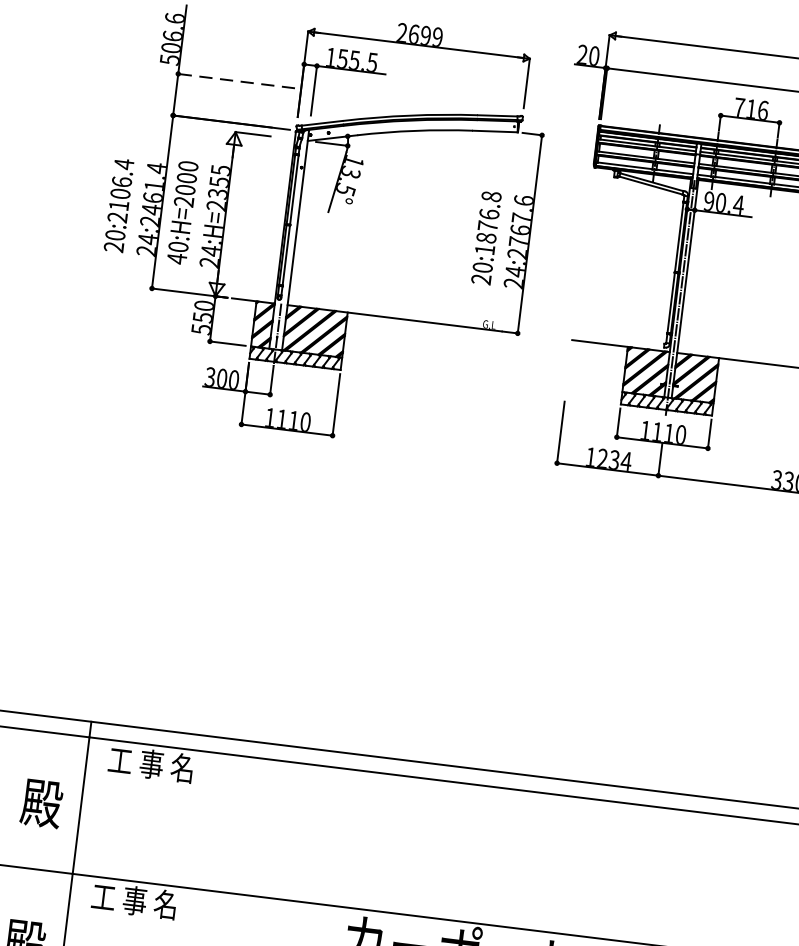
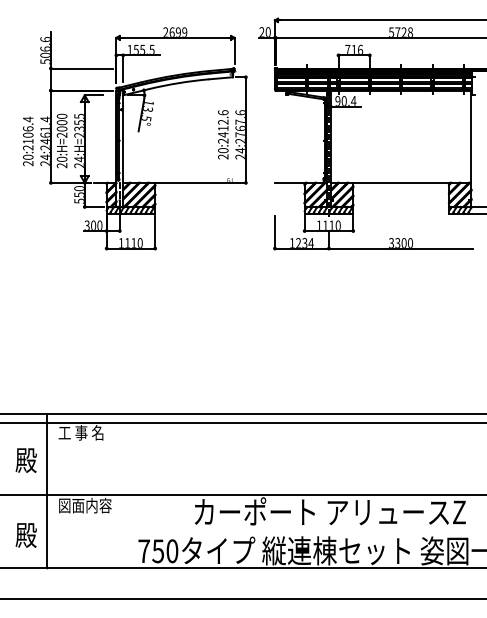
line: (235, 81) -> (81, 68), dashed -> solid
text: (488, 222) -> (223, 126), 20:1876.8 -> 20:2412.6
text: (175, 258) -> (61, 165), 40:H=2000 -> 20:H=2000
text: (140, 901) -> (84, 505), 工 事 名 -> 図面内容

